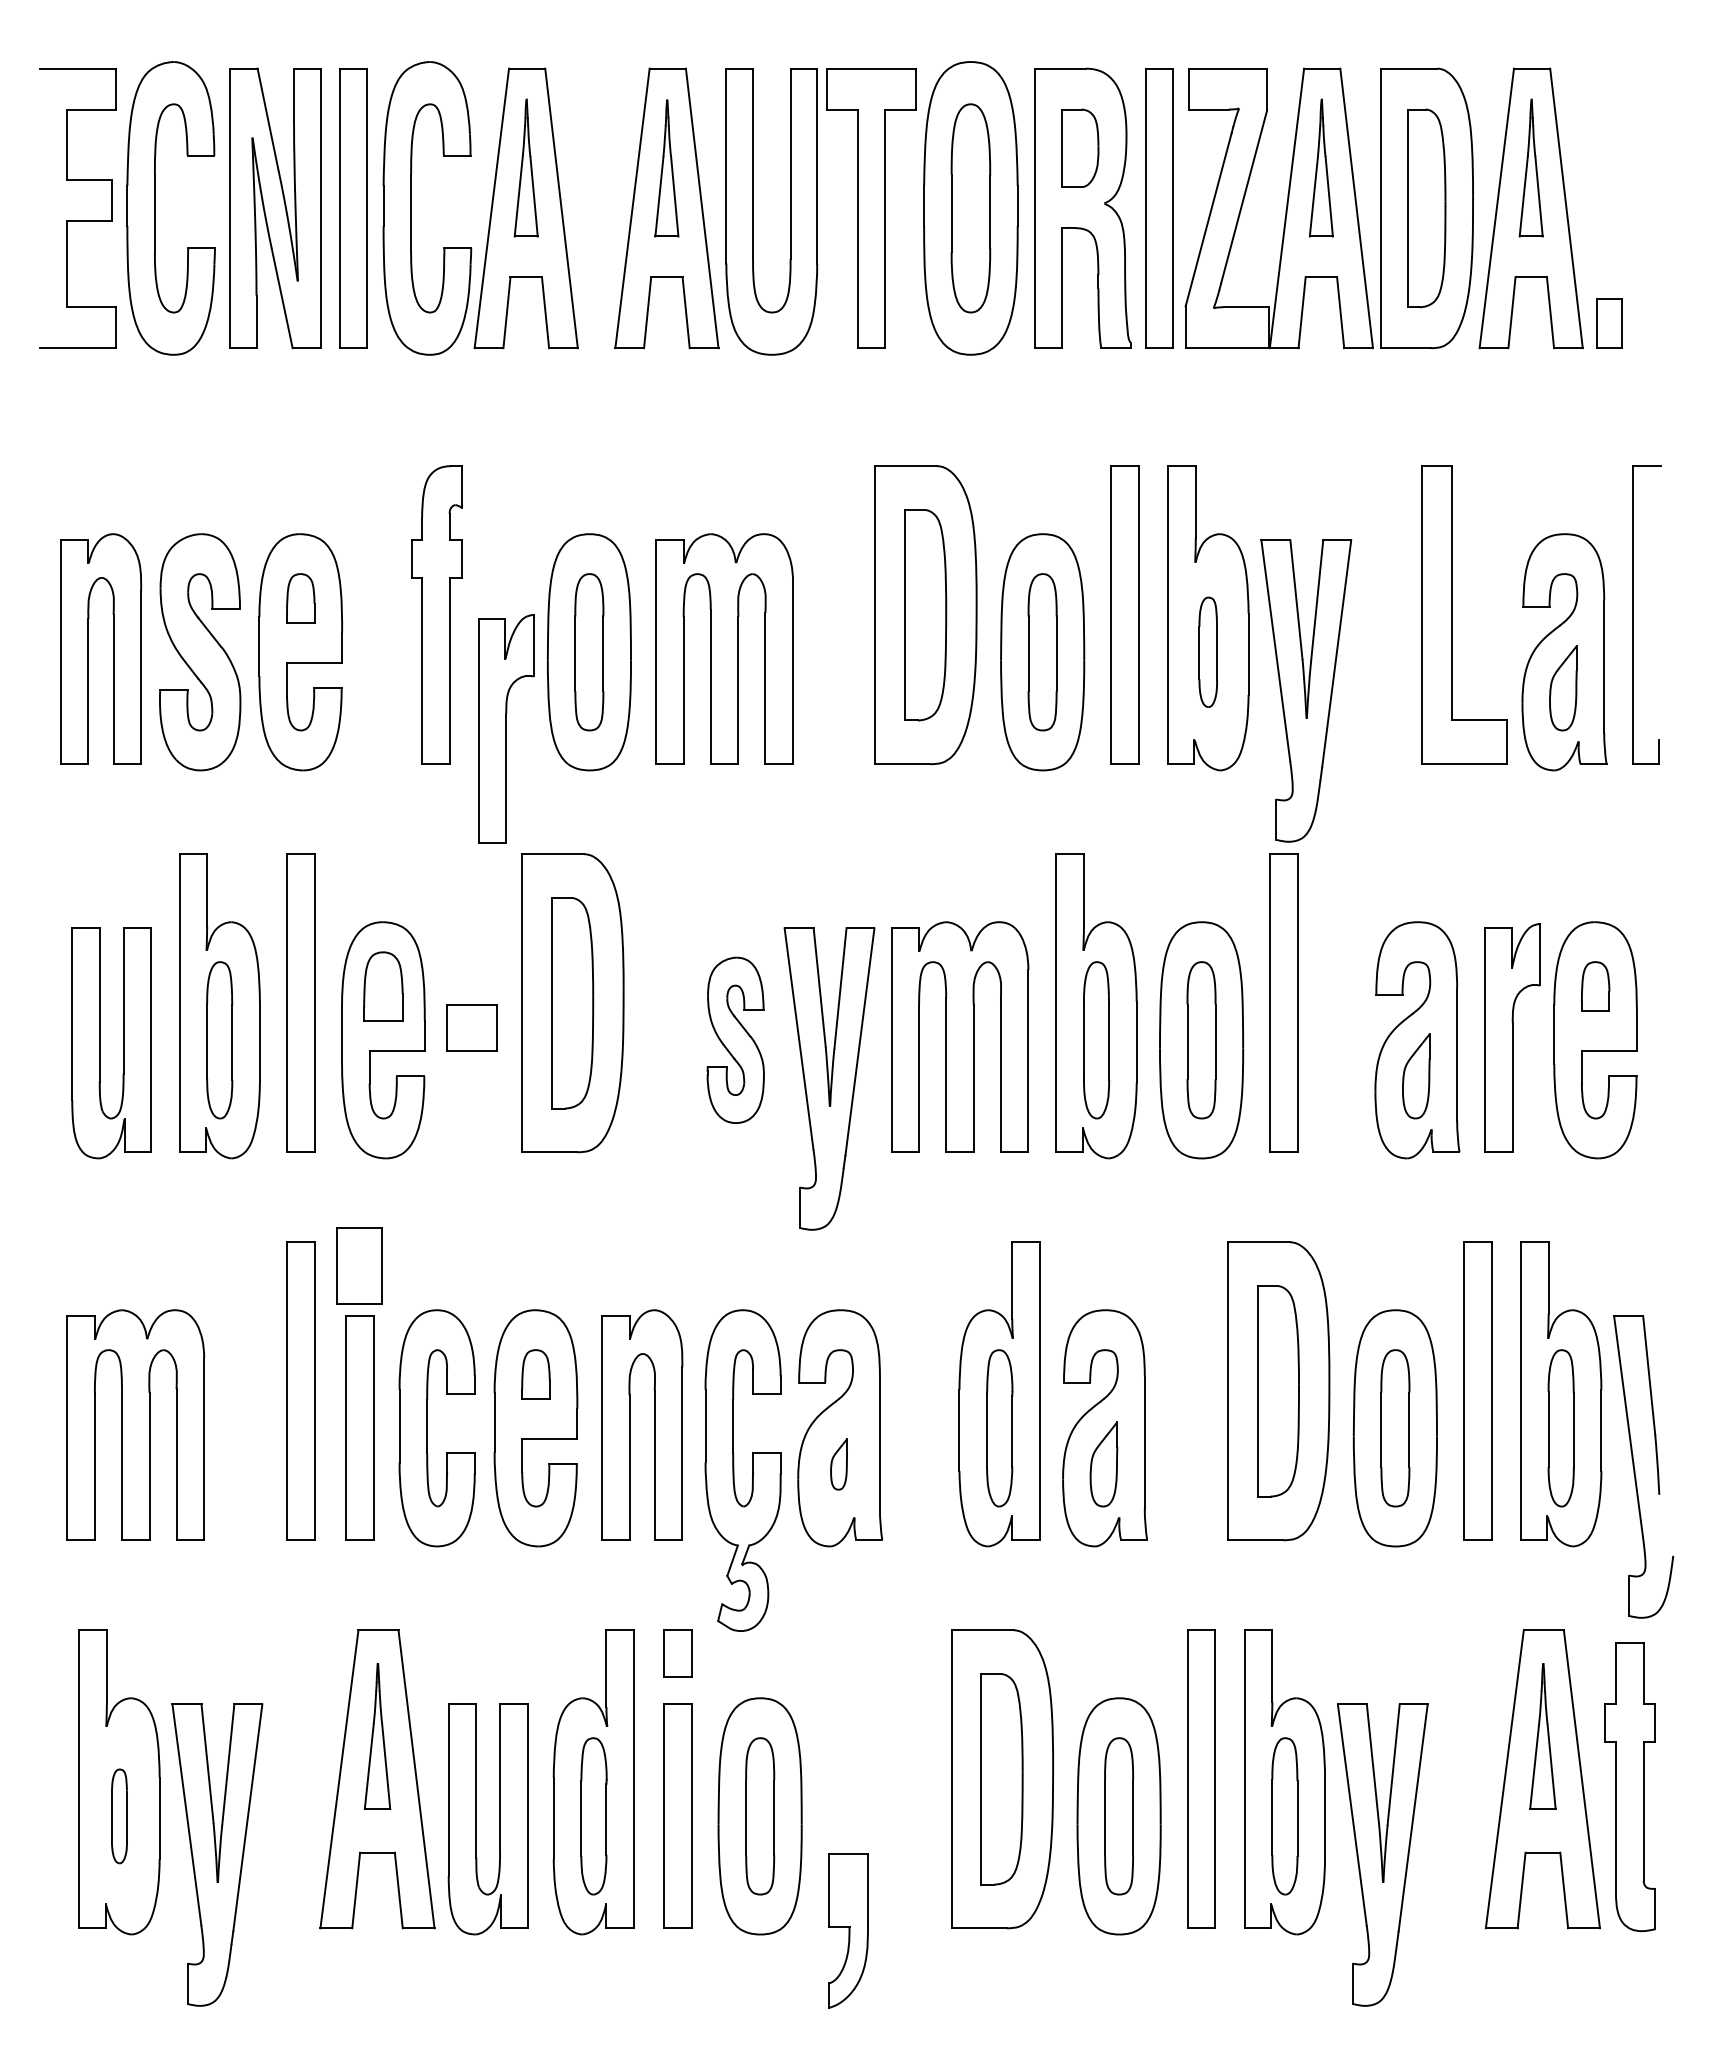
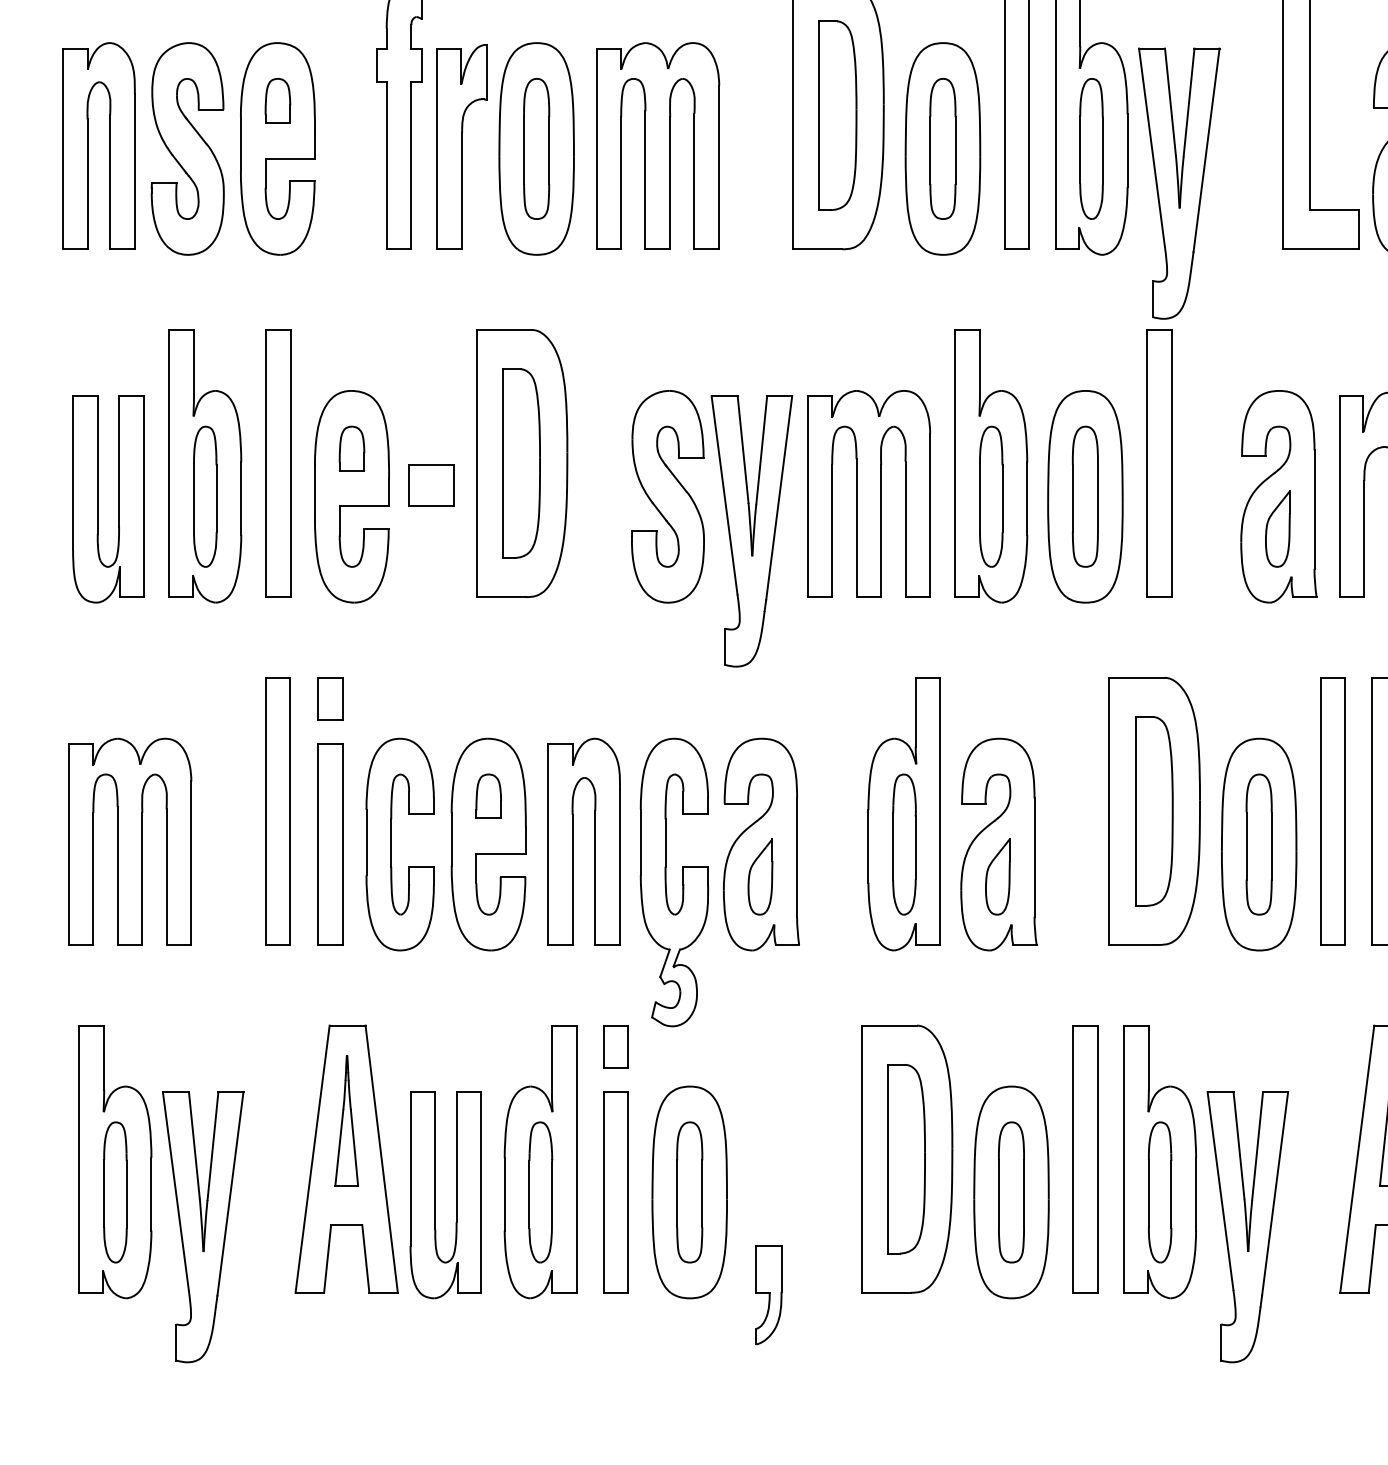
part: (1207, 652) -> (1090, 149), size x1.43
part: (506, 728) -> (462, 146), moved
part: (383, 986) -> (352, 448), size x0.71
part: (735, 1040) -> (667, 496), size x1.43
part: (359, 1265) -> (330, 698), size x0.62
part: (838, 1464) -> (759, 877), size x1.67
part: (119, 1816) -> (115, 1192), size x1.67
part: (848, 1930) -> (768, 1294), size x0.71

